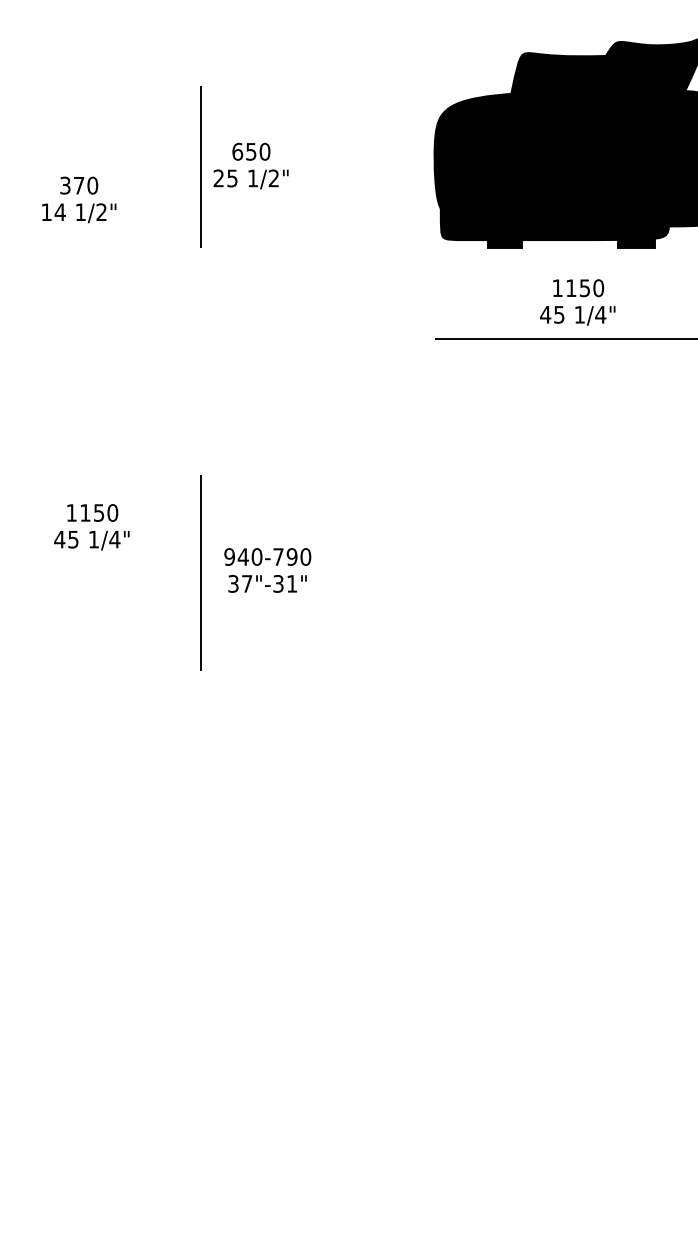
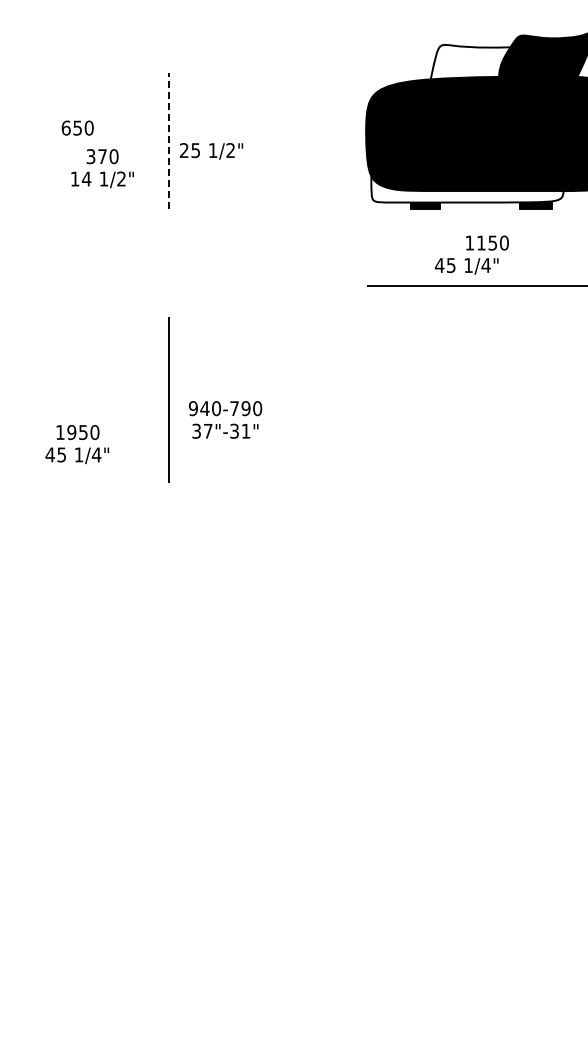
fill: (558, 73) -> (470, 62), removed
text: (251, 151) -> (77, 127), moved
line: (200, 166) -> (168, 140), solid -> dashed
text: (79, 199) -> (102, 168), moved
fill: (554, 224) -> (467, 189), removed
text: (577, 316) -> (466, 266), moved
text: (84, 512) -> (71, 432), 1150 -> 1950
text: (267, 569) -> (225, 419), moved
line: (200, 572) -> (168, 399), moved

